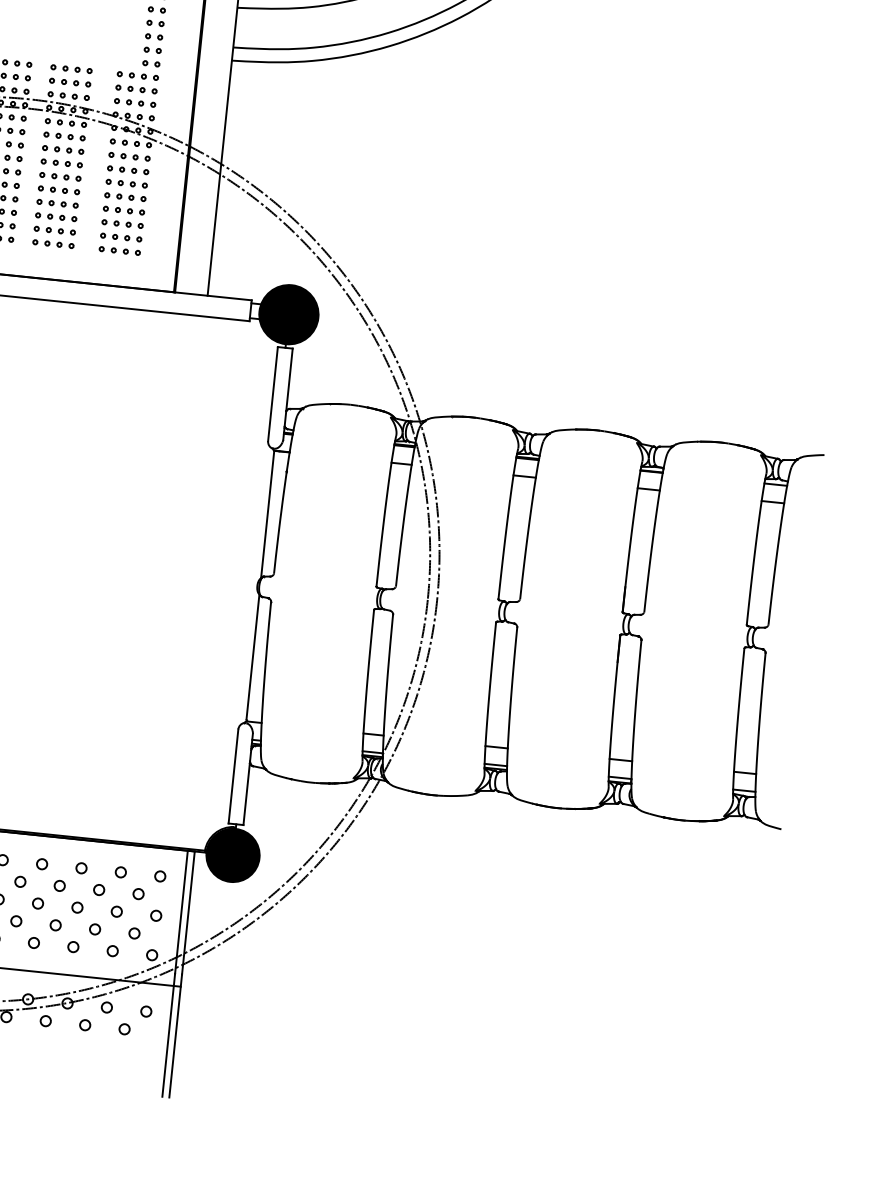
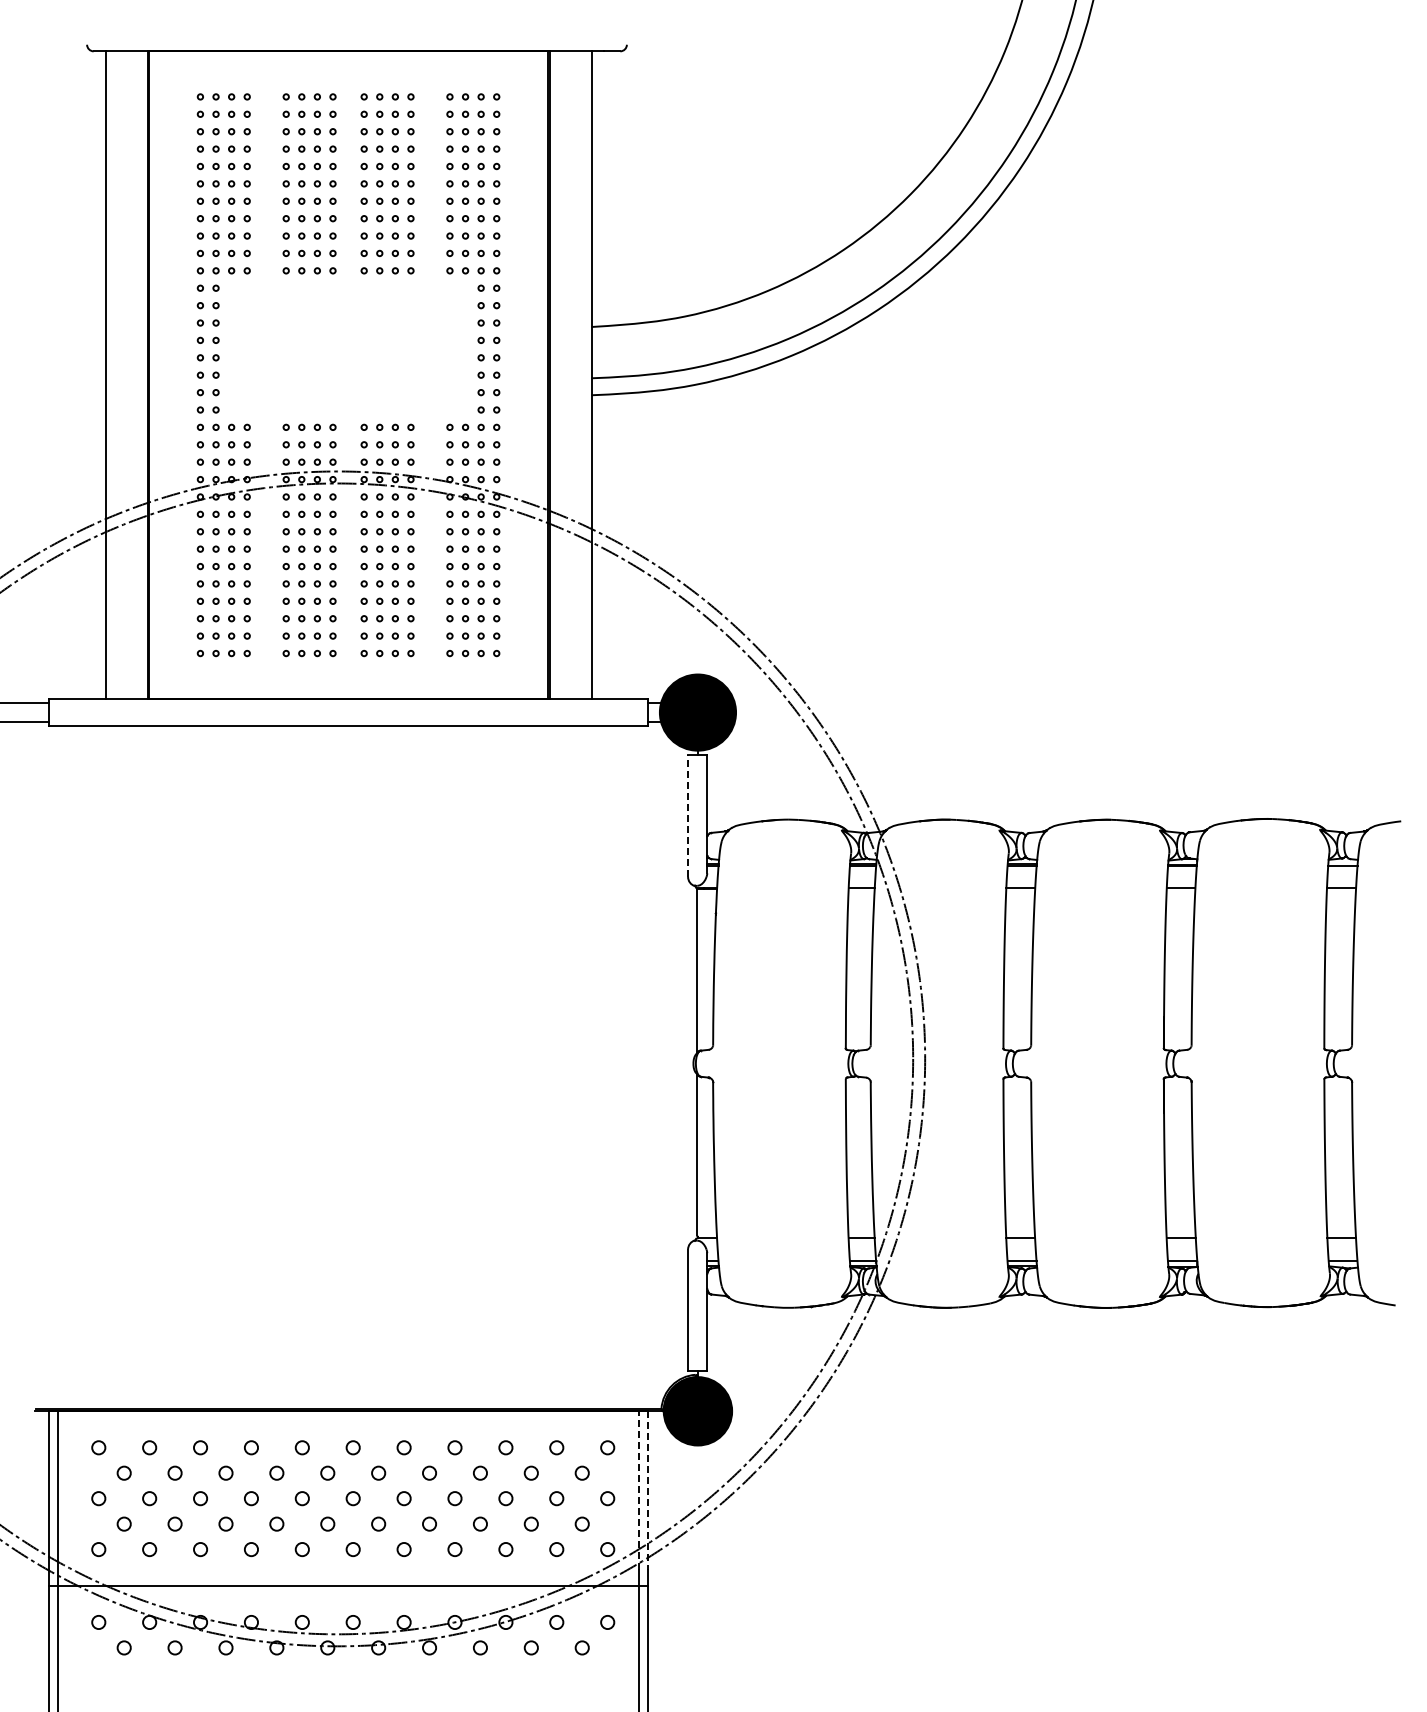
line: (273, 394) -> (688, 816), solid -> dashed
line: (181, 912) -> (639, 1490), solid -> dashed
line: (188, 913) -> (648, 1491), solid -> dashed

